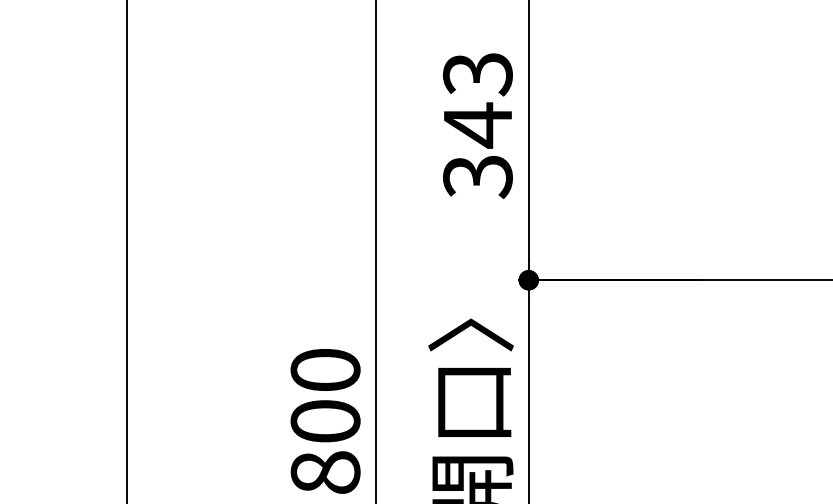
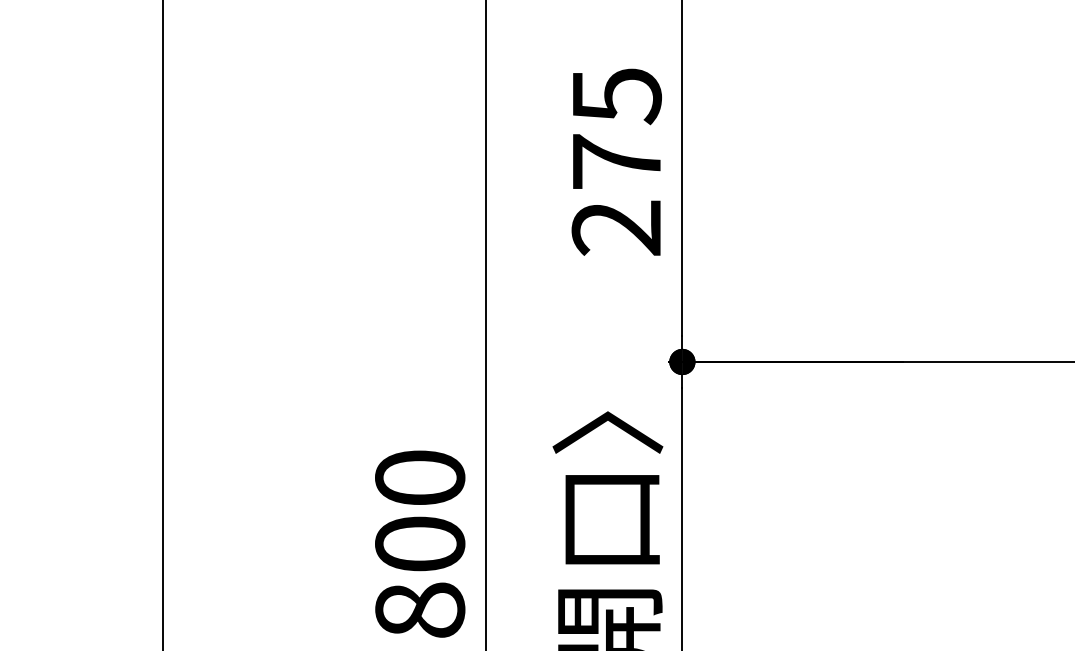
text: (477, 125) -> (616, 162), 343 -> 275

